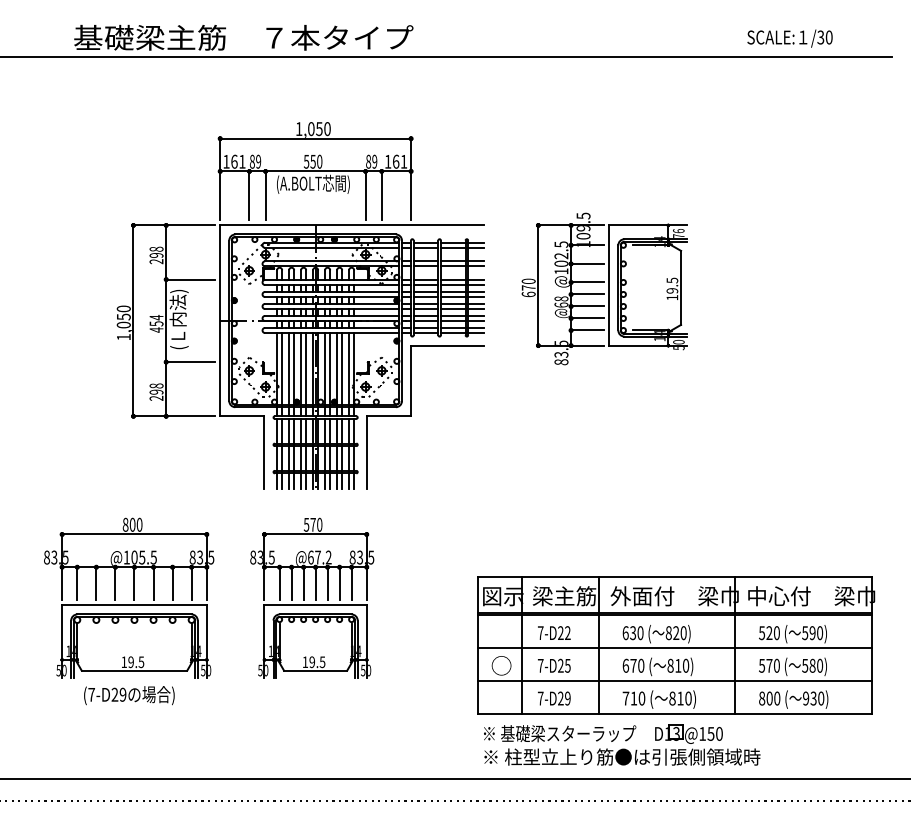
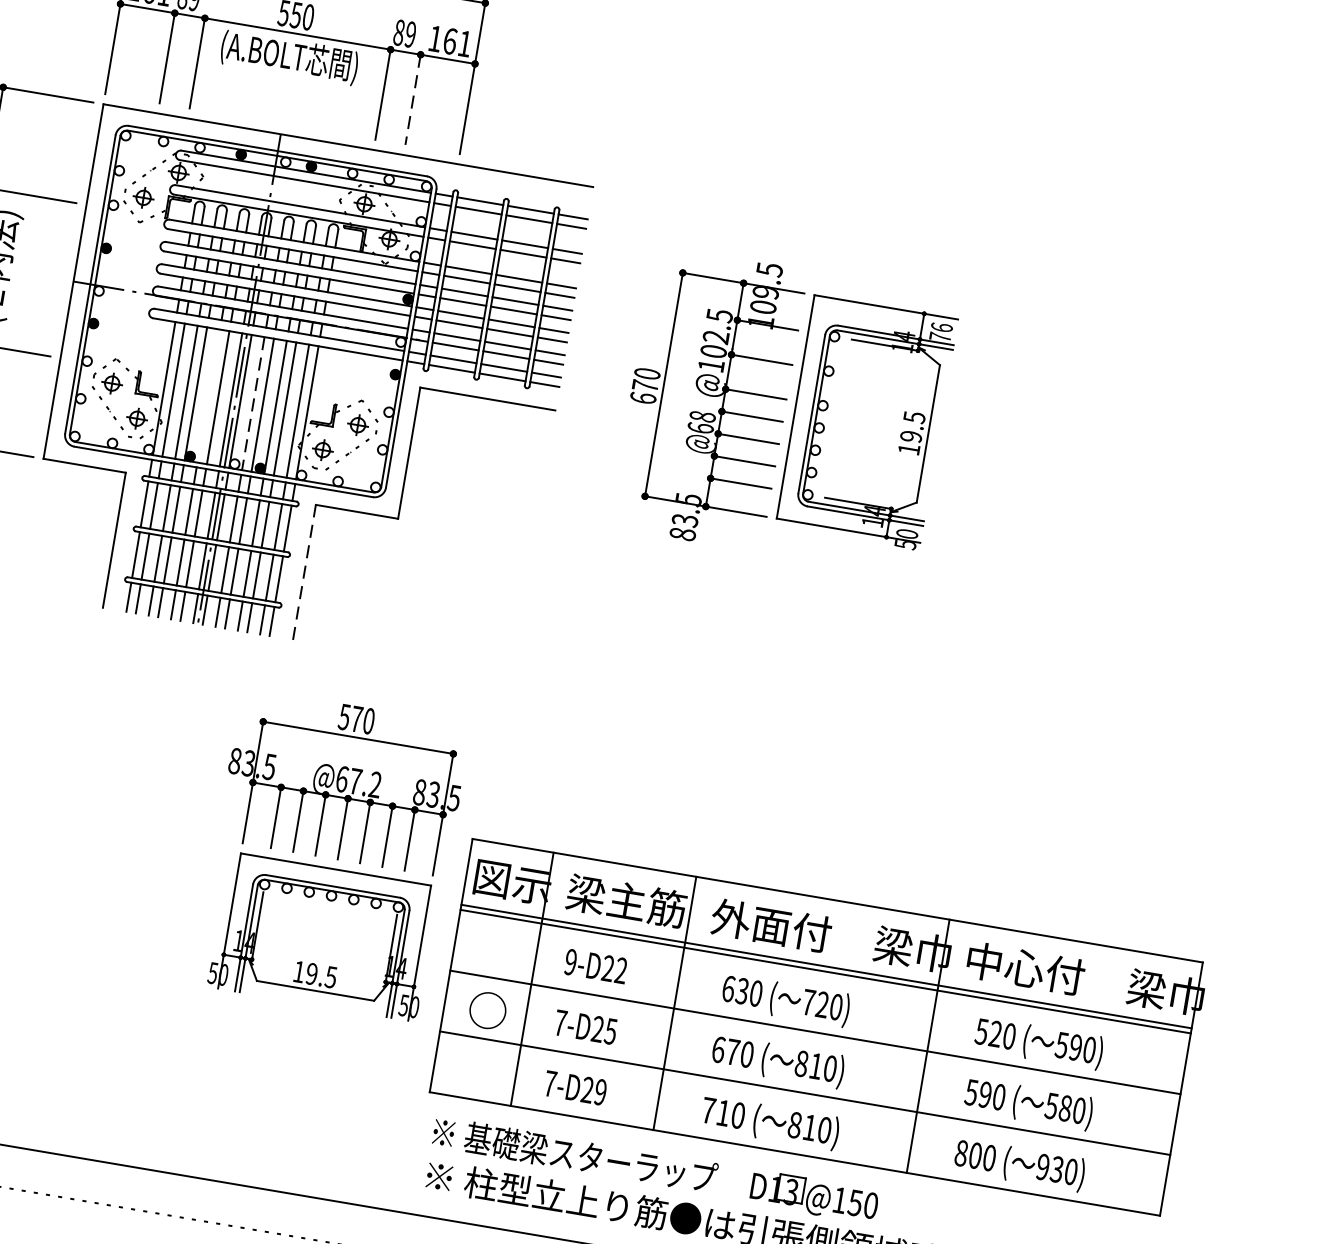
line: (381, 196) -> (412, 101), solid -> dashed
part: (604, 288) -> (785, 410), moved
line: (301, 368) -> (209, 395), removed
line: (325, 368) -> (254, 403), solid -> dashed
line: (366, 452) -> (303, 572), solid -> dashed
part: (312, 597) -> (332, 853), moved
text: (540, 633) -> (570, 962), 7-D22 -> 9-D22
text: (668, 633) -> (808, 1003), 820) -> 720)
text: (769, 665) -> (985, 1094), 570 -> 590

